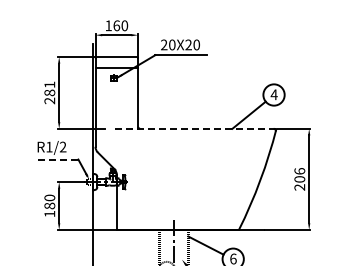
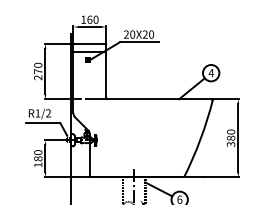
text: (49, 88) -> (37, 68), 281 -> 270
line: (193, 128) -> (149, 99), dashed -> solid
line: (55, 159) -> (42, 122), dashed -> solid
text: (299, 179) -> (230, 138), 206 -> 380

